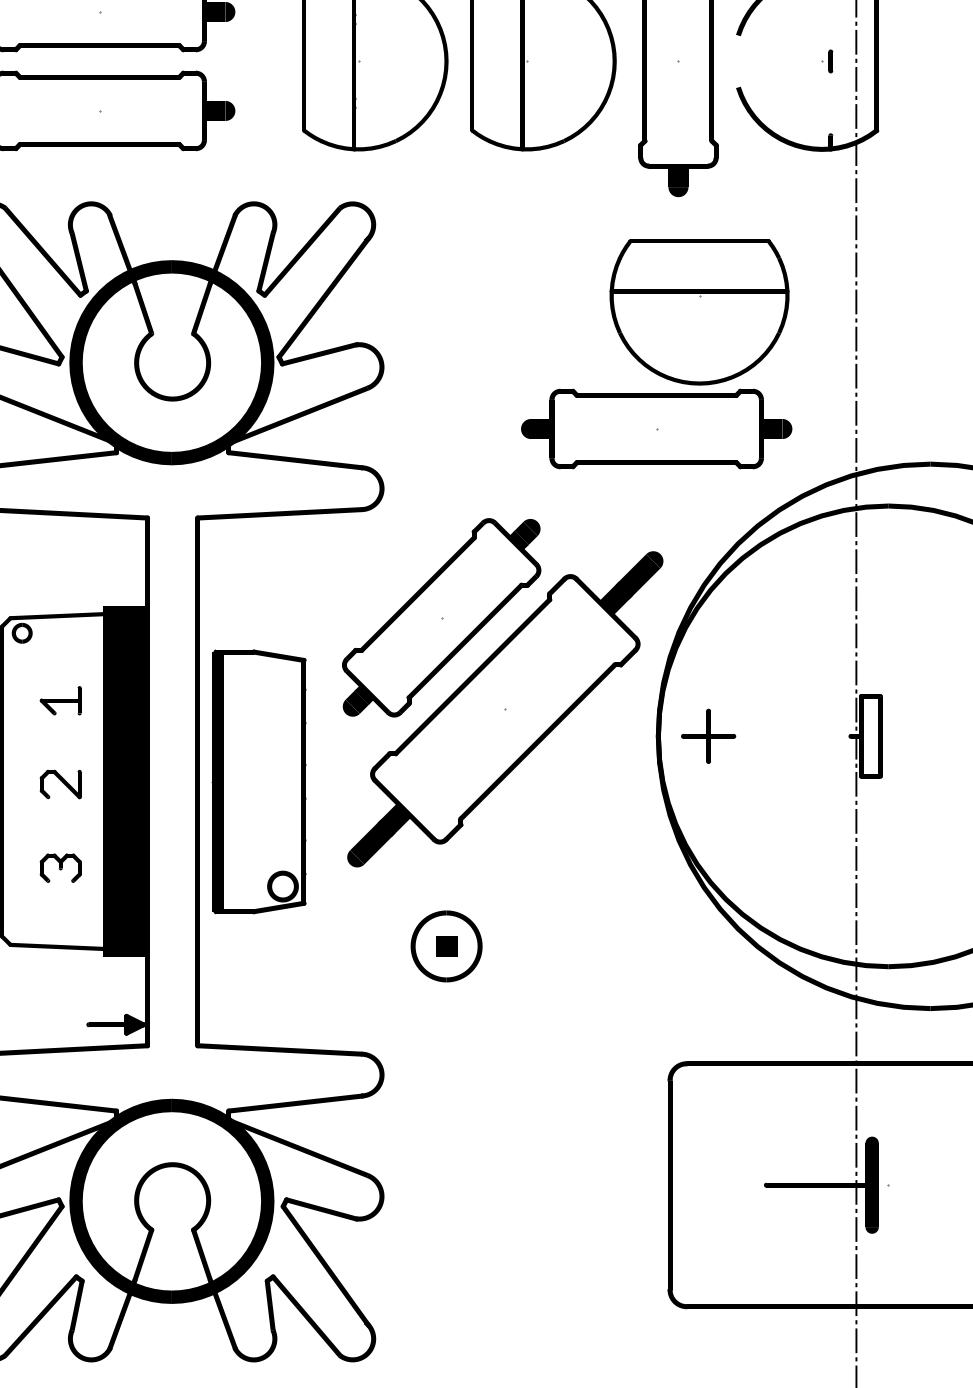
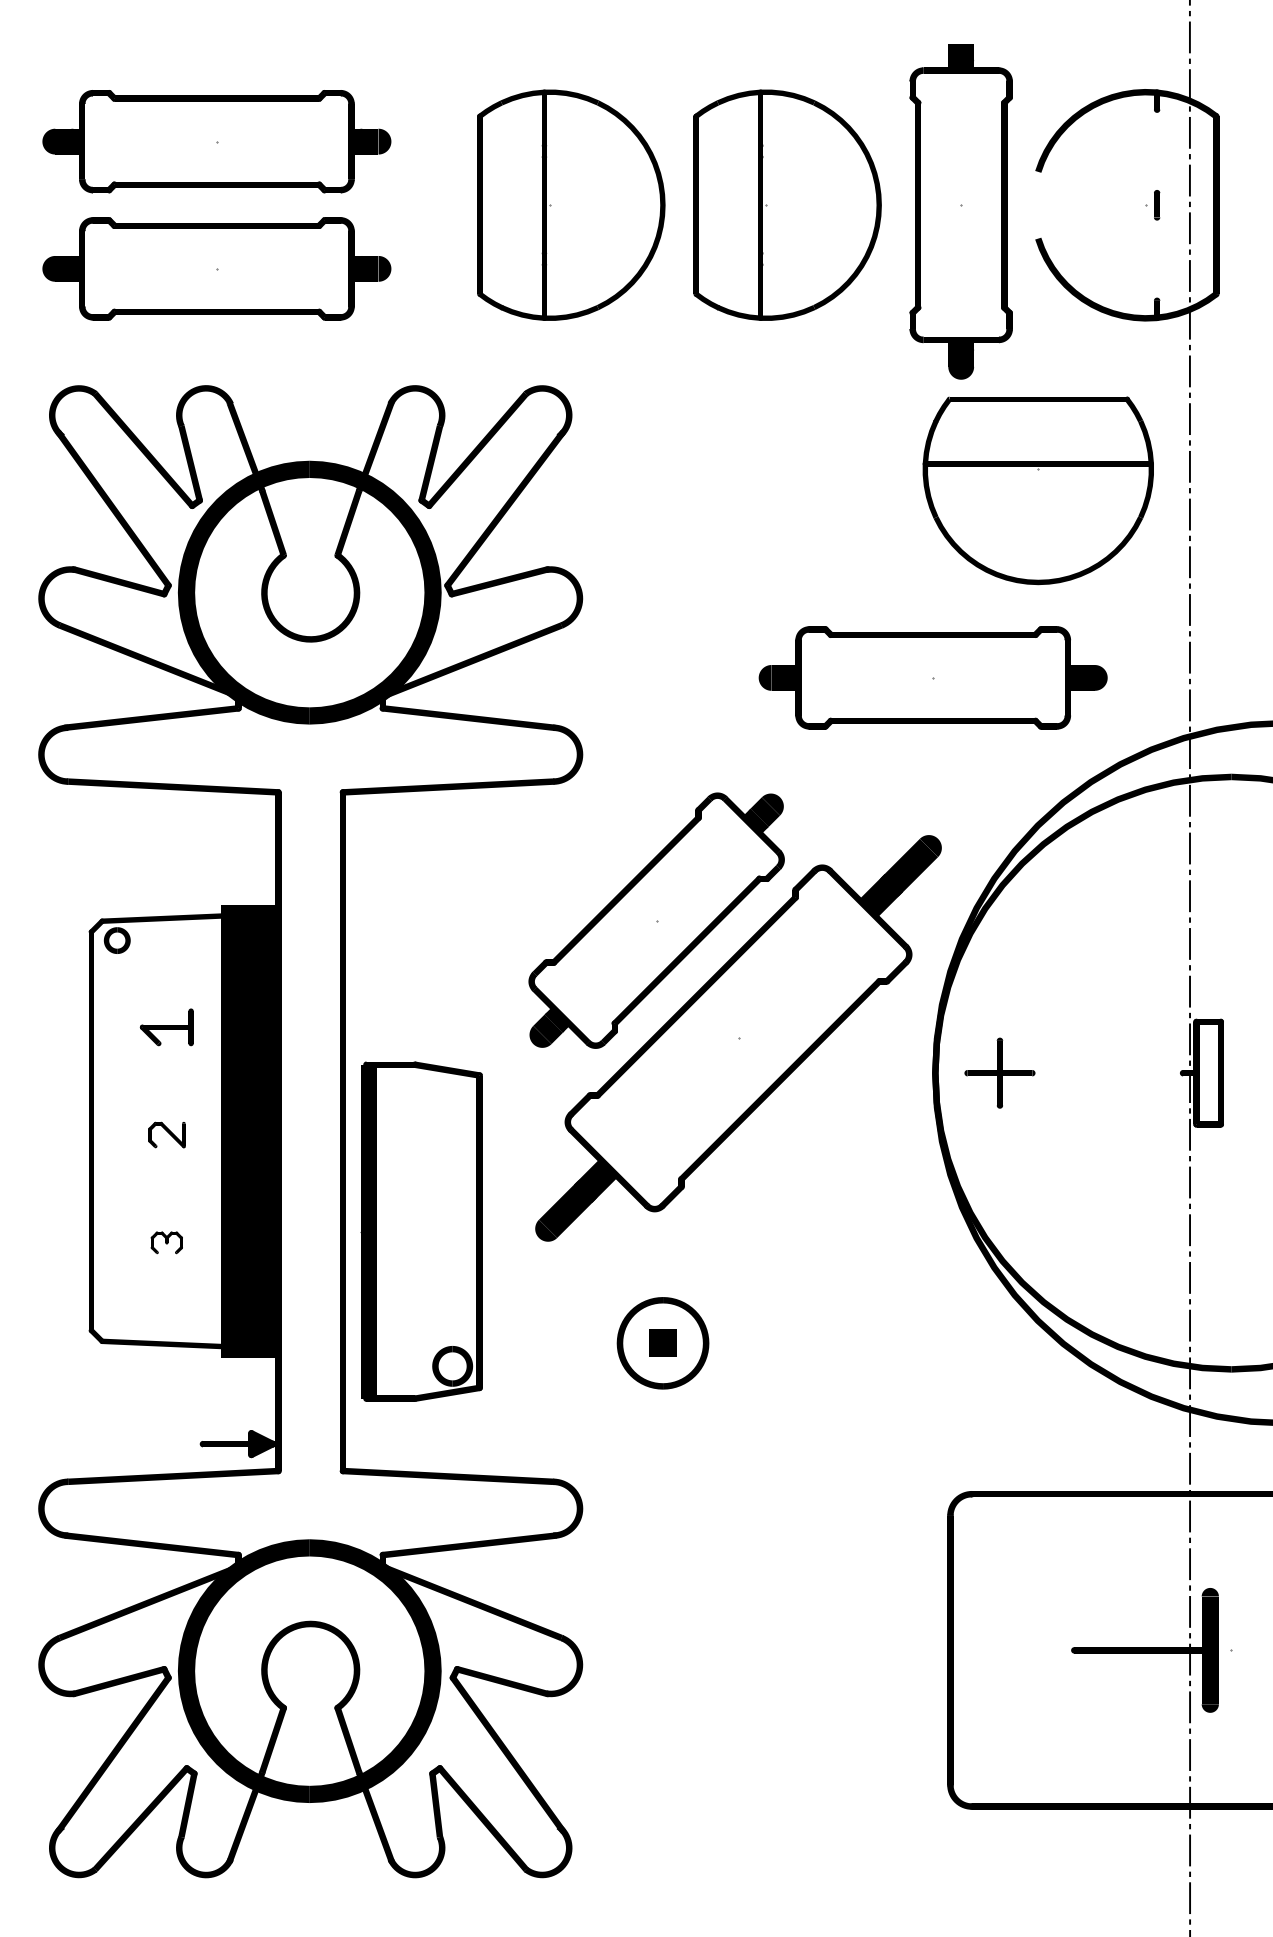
part: (698, 312) -> (1037, 490), moved
part: (258, 781) -> (421, 1231), moved
part: (60, 784) -> (166, 1134), size x0.7
part: (60, 868) -> (166, 1242), size x0.6

